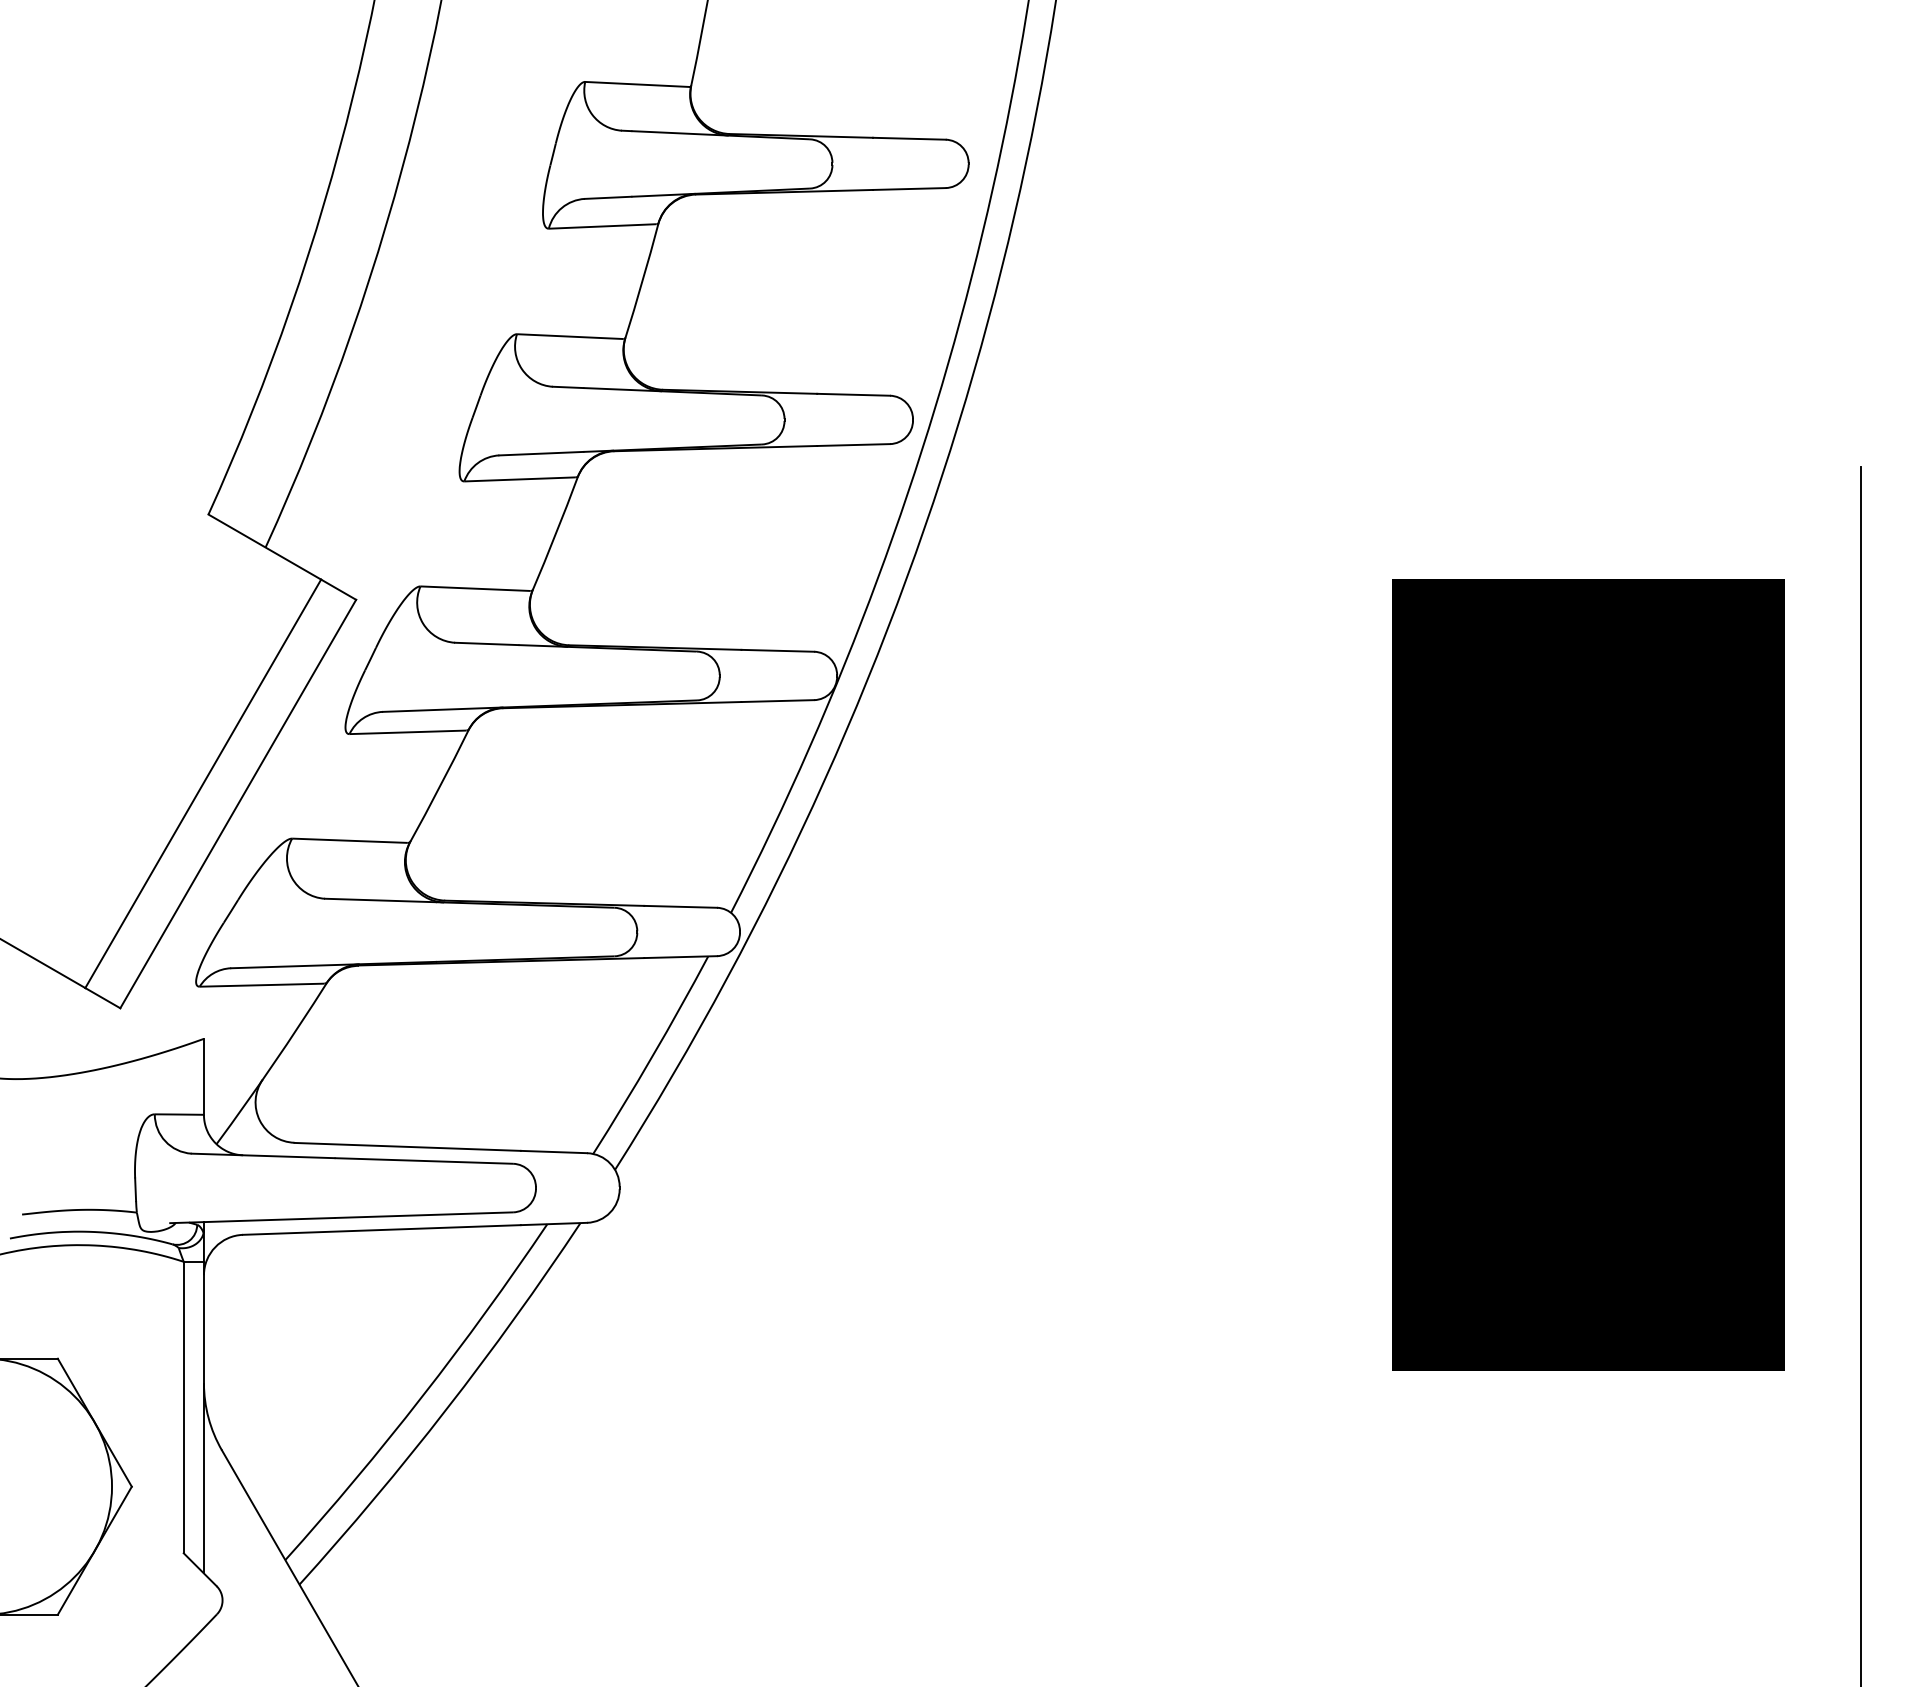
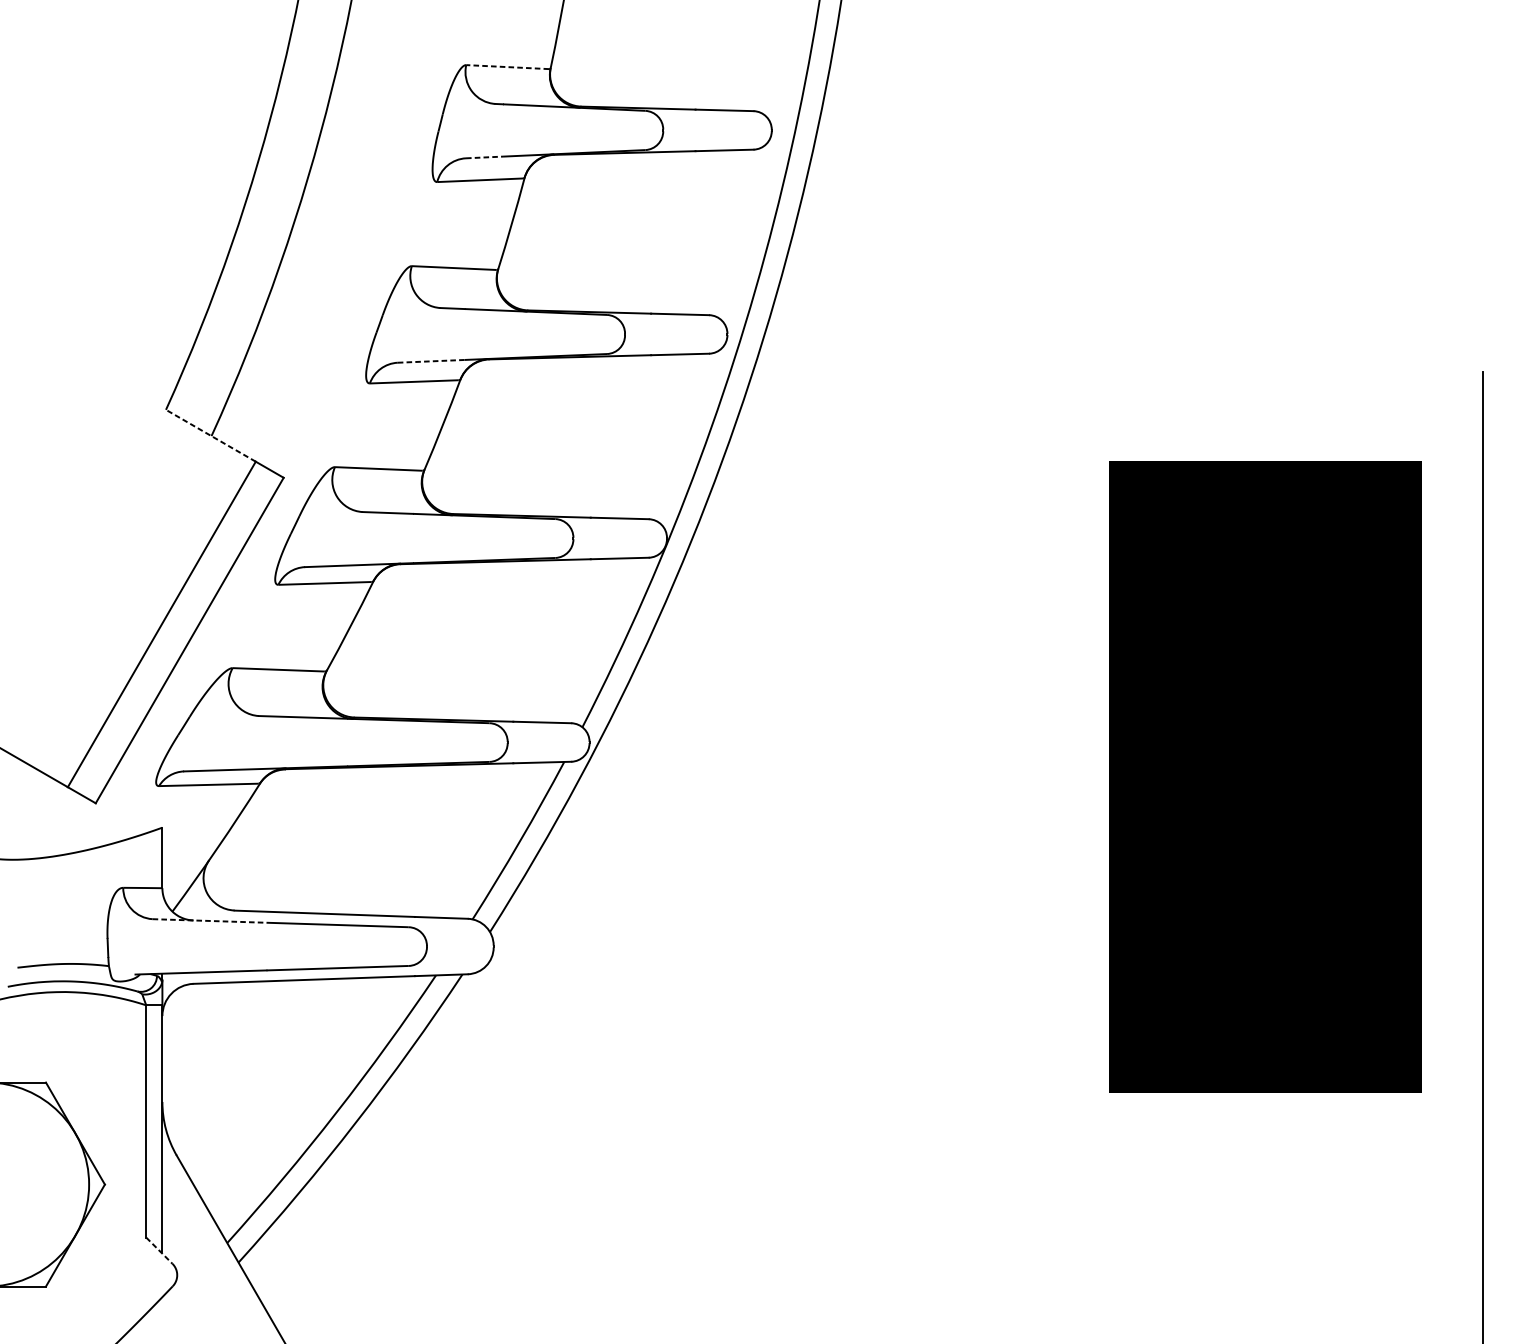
line: (636, 84) -> (507, 67), solid -> dashed
line: (608, 197) -> (484, 157), solid -> dashed
line: (541, 453) -> (431, 361), solid -> dashed
line: (264, 546) -> (210, 435), solid -> dashed
line: (263, 1155) -> (209, 920), solid -> dashed
line: (200, 1570) -> (159, 1251), solid -> dashed

